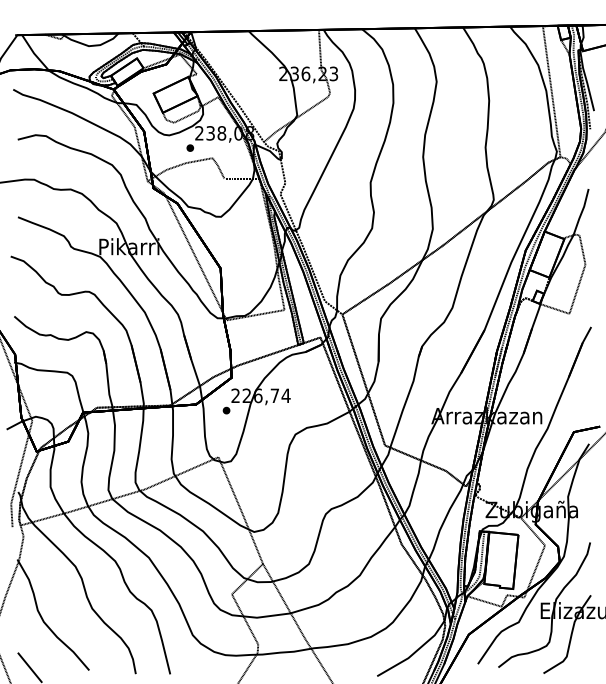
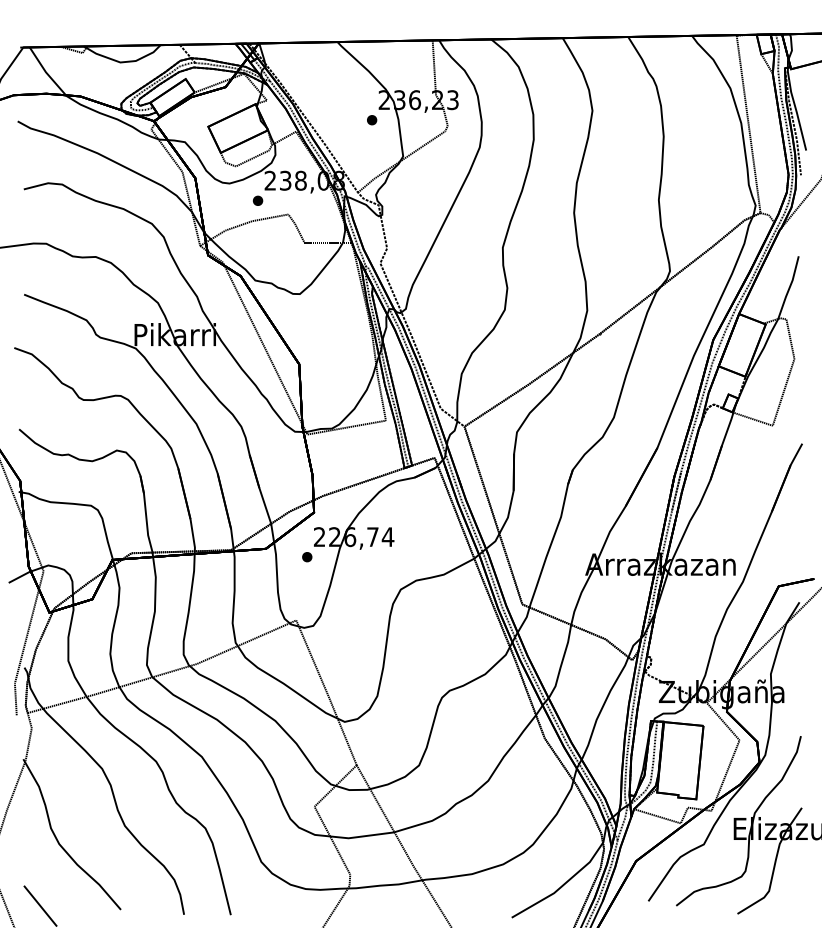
part: (274, 88) -> (372, 120), added

